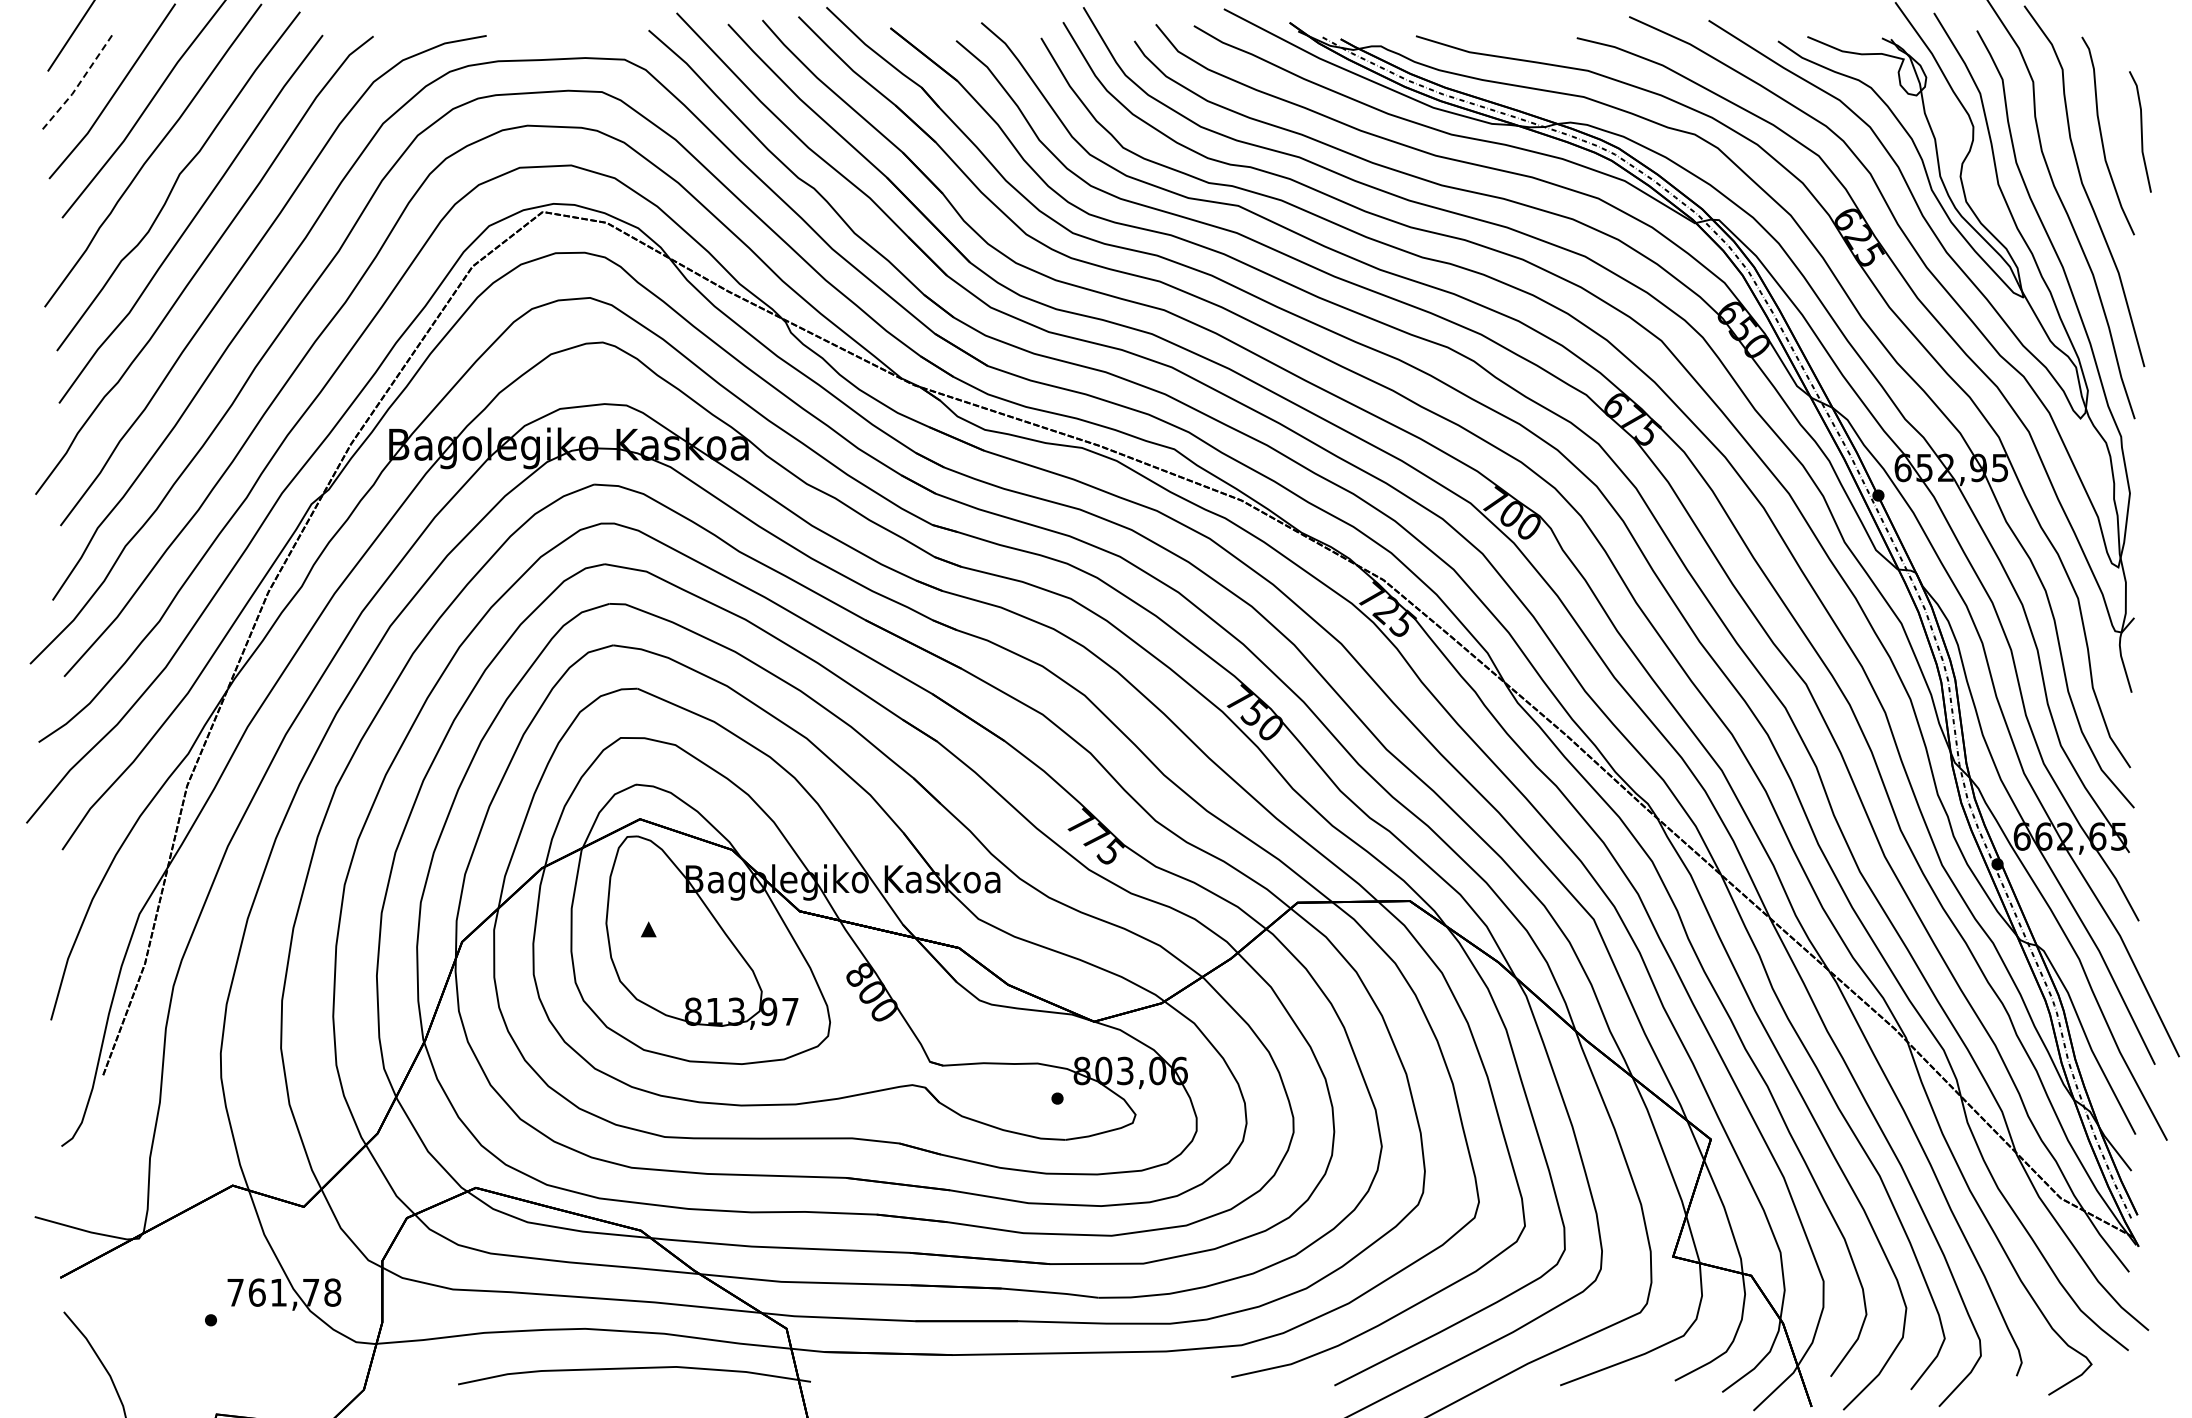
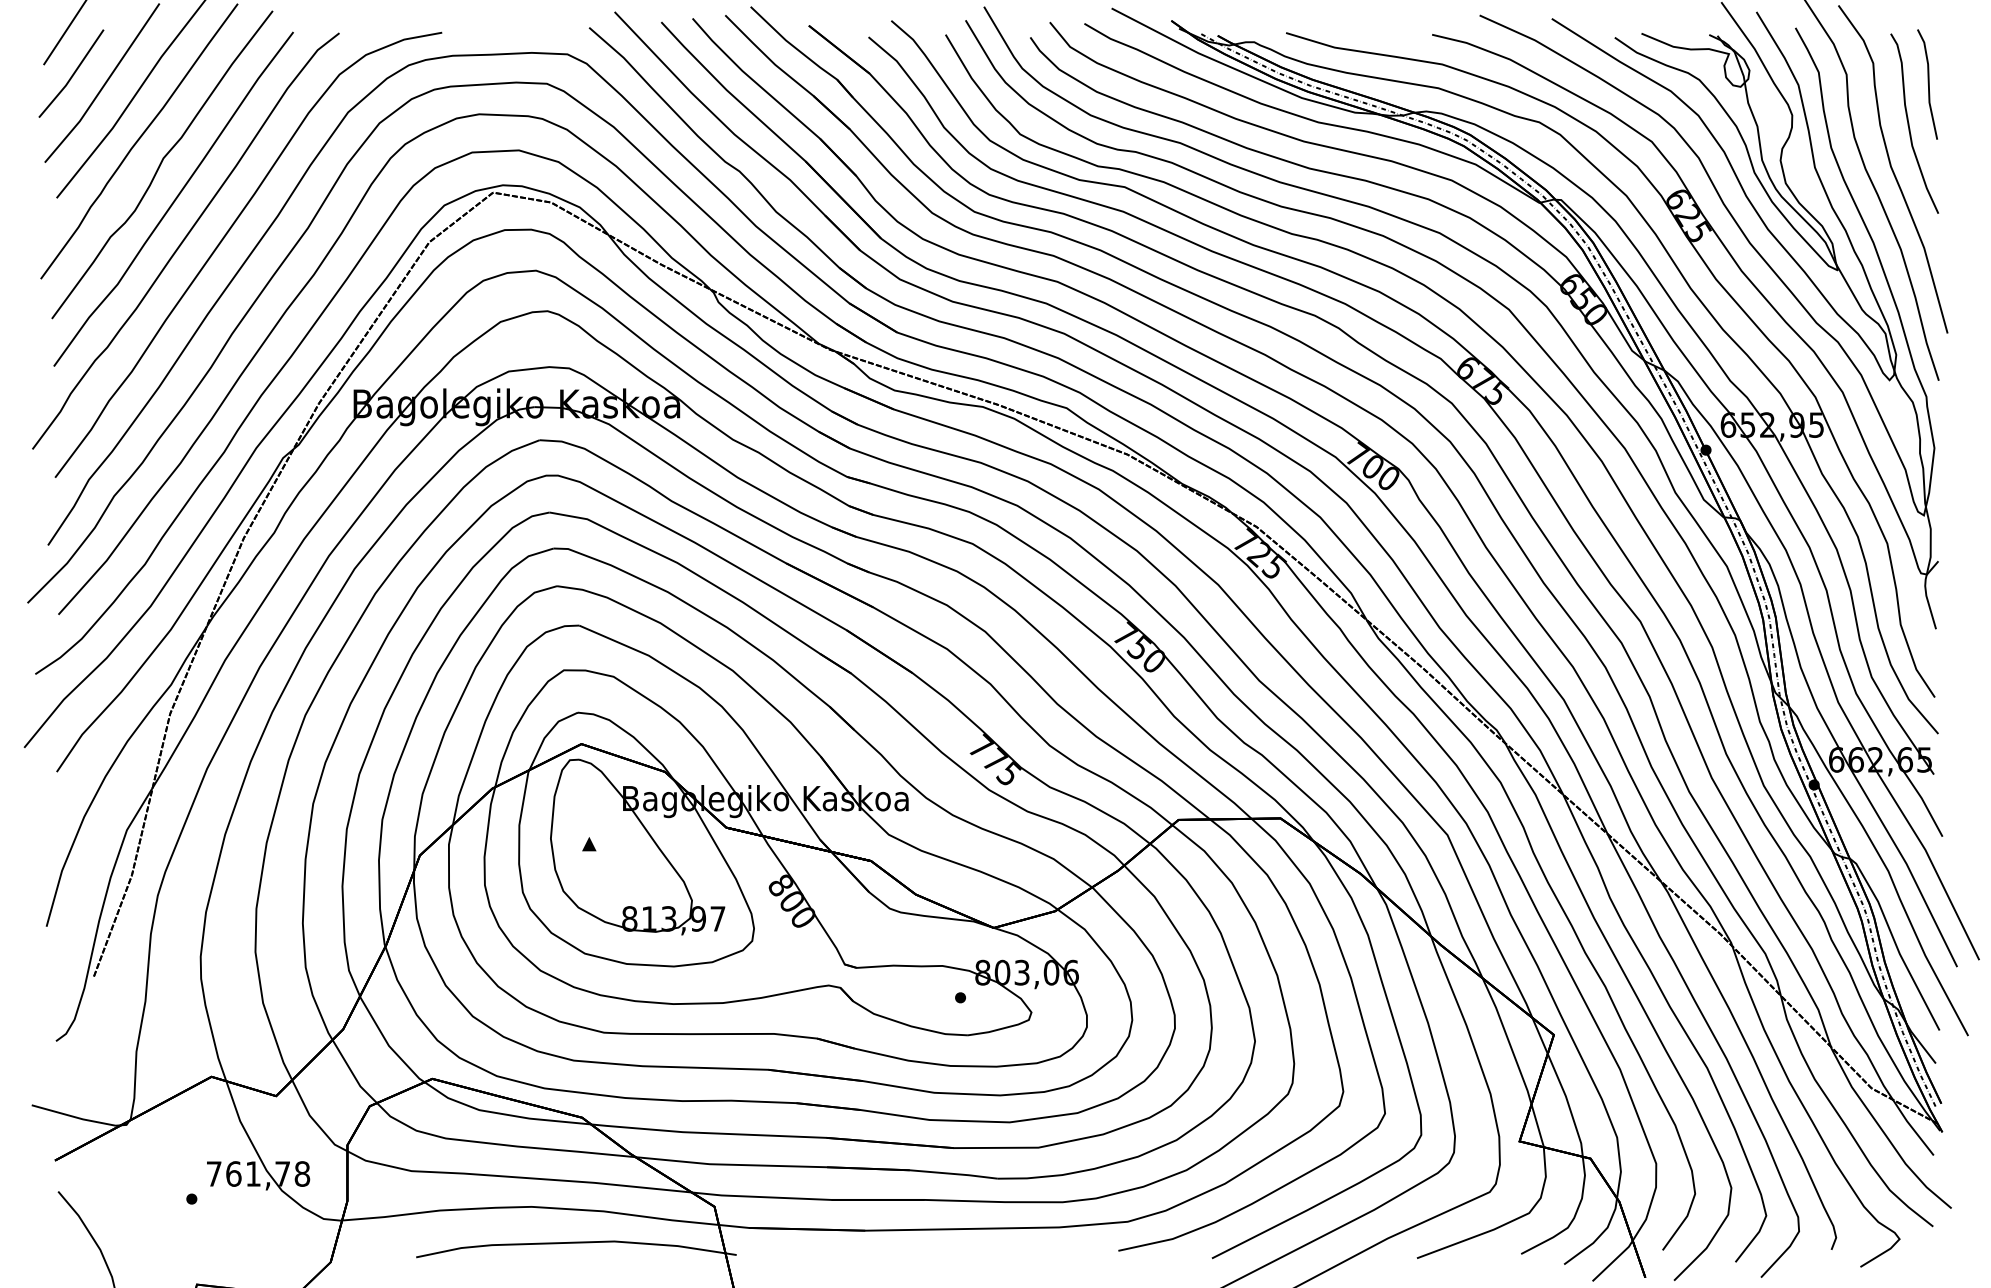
line: (80, 82) -> (73, 75), dashed -> solid
line: (2140, 131) -> (1927, 84), moved

